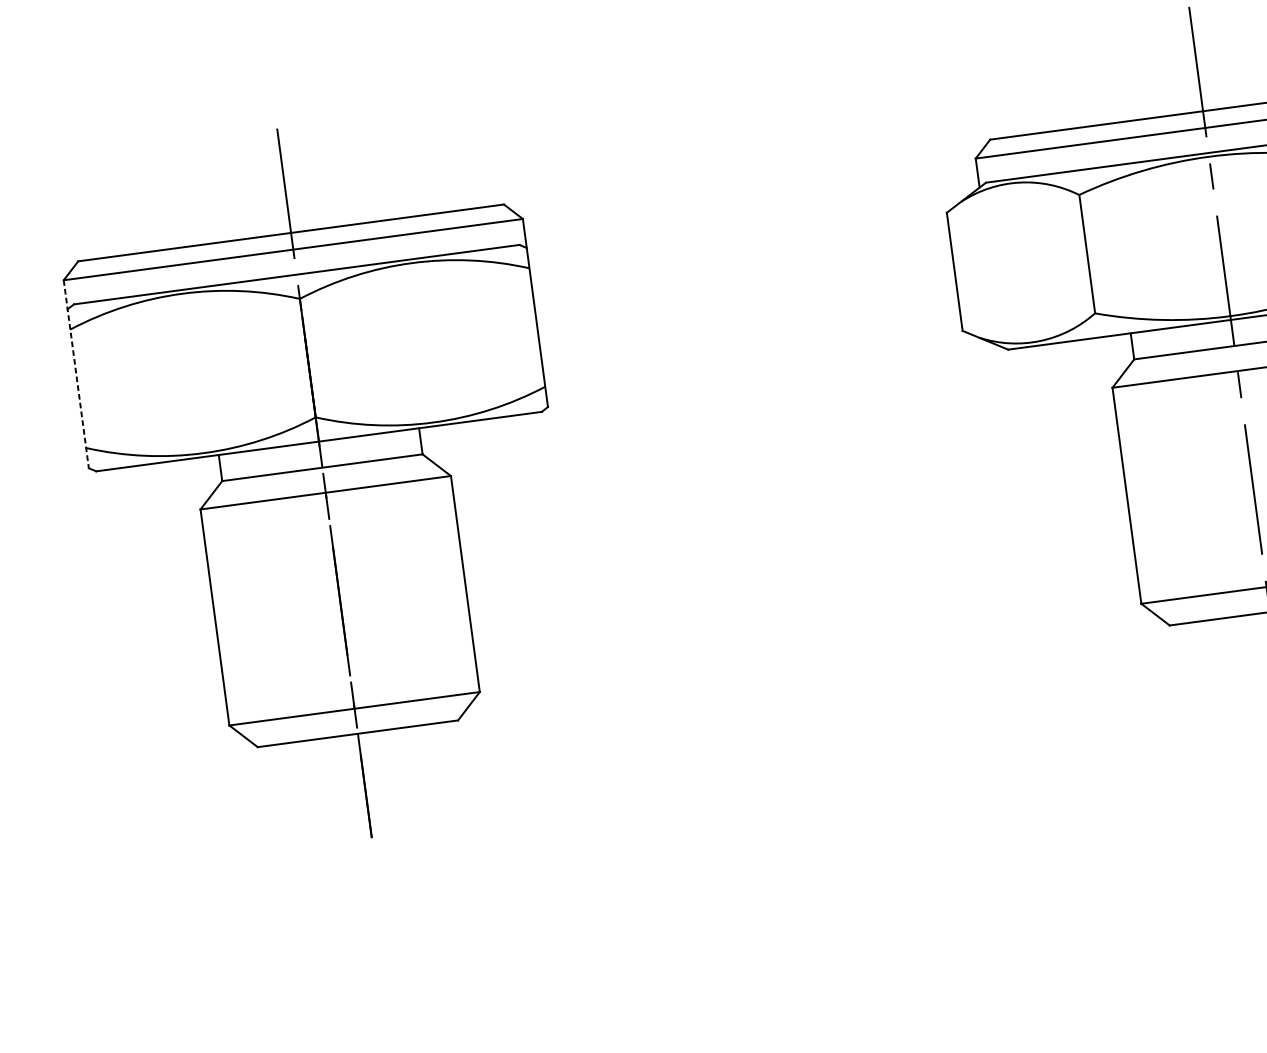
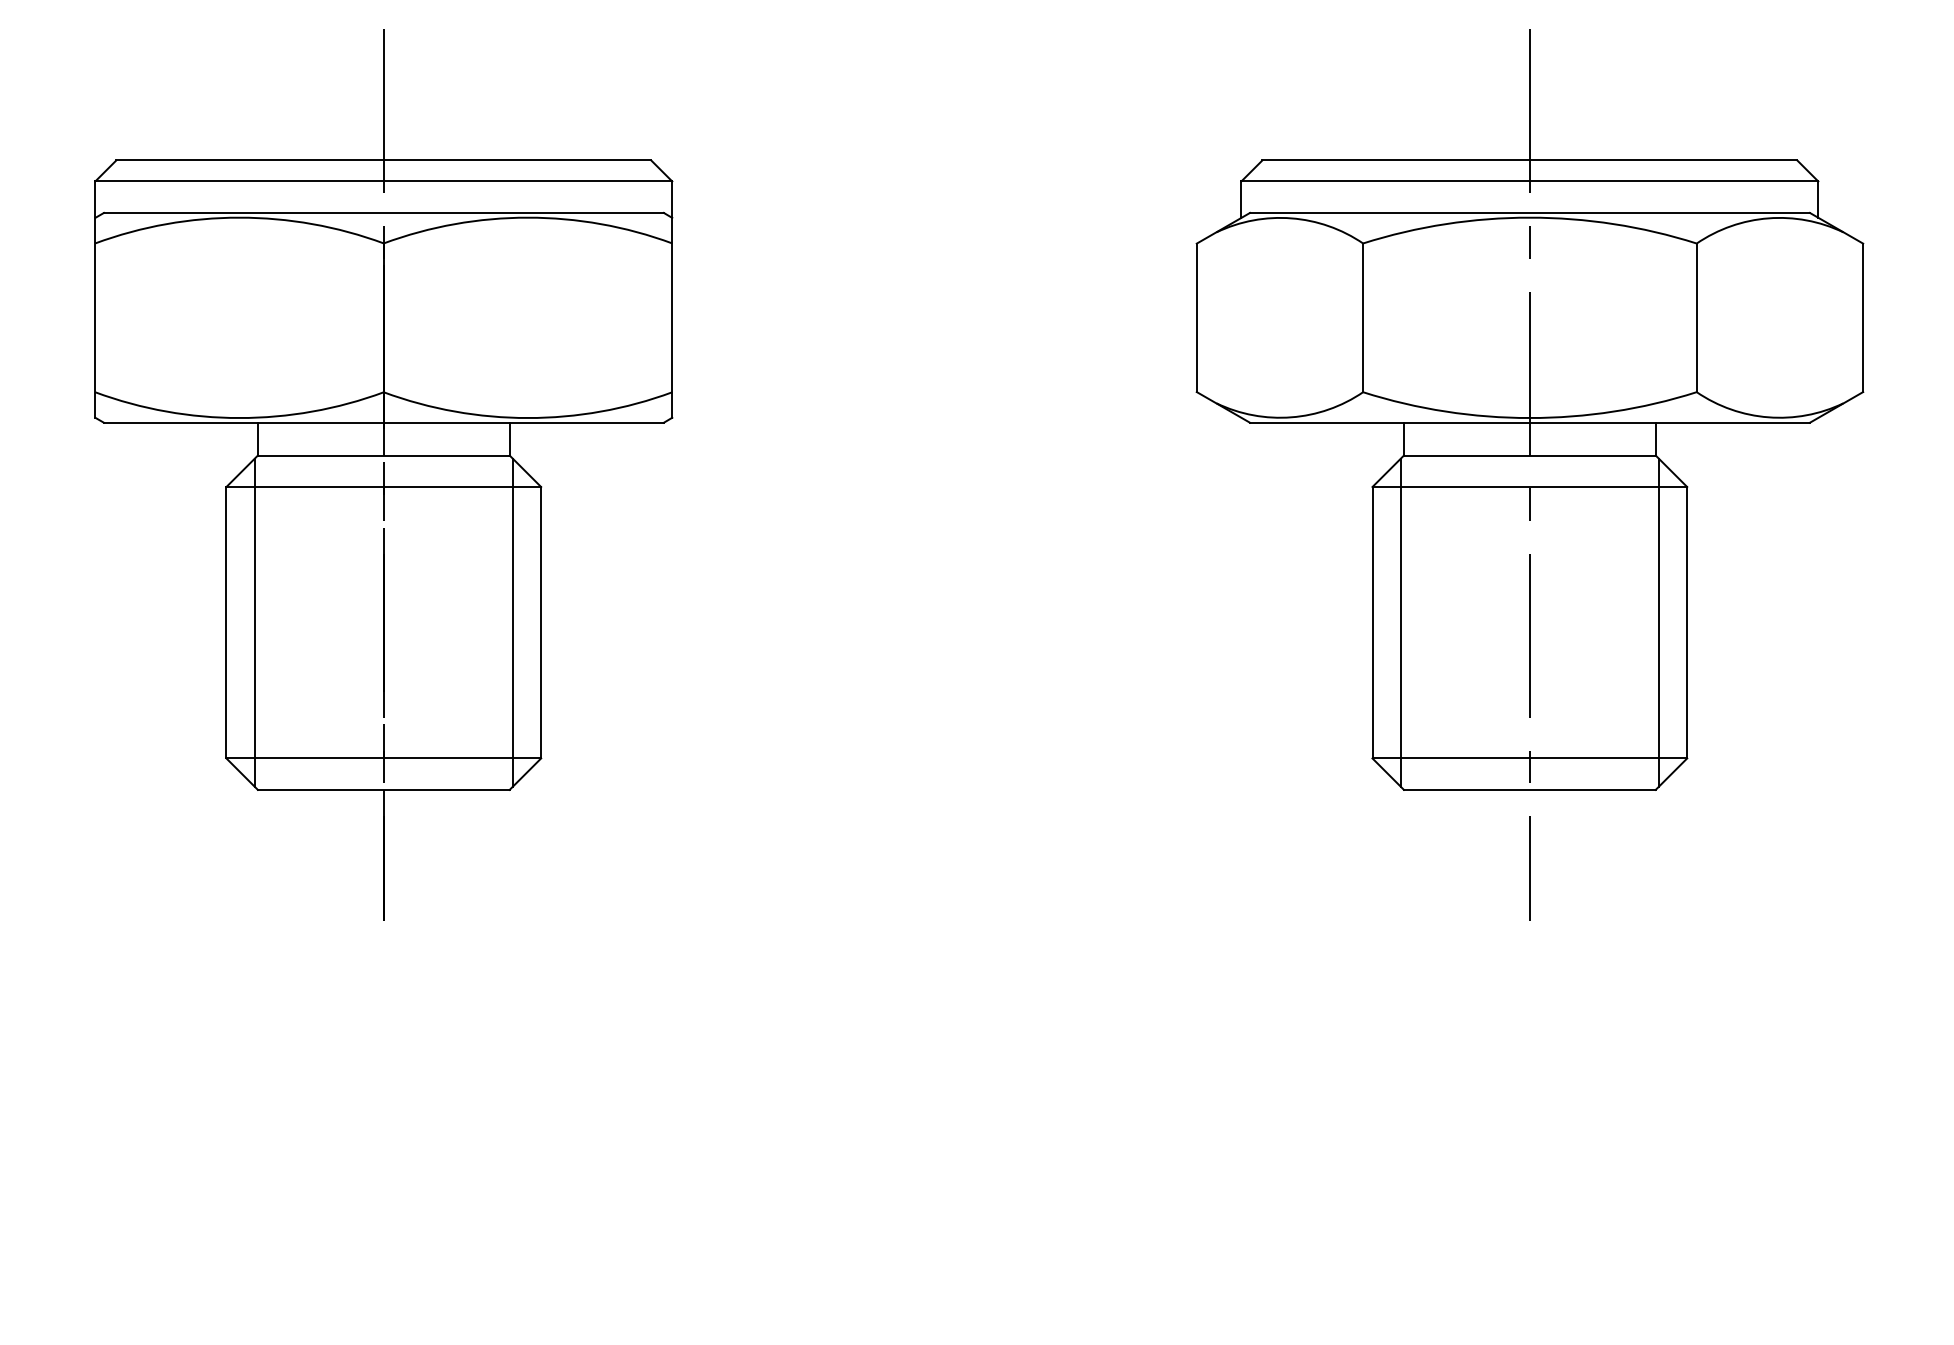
line: (76, 374) -> (95, 300), dashed -> solid
line: (1149, 492) -> (1400, 622), added
line: (443, 586) -> (513, 622), added
line: (237, 614) -> (254, 622), added

